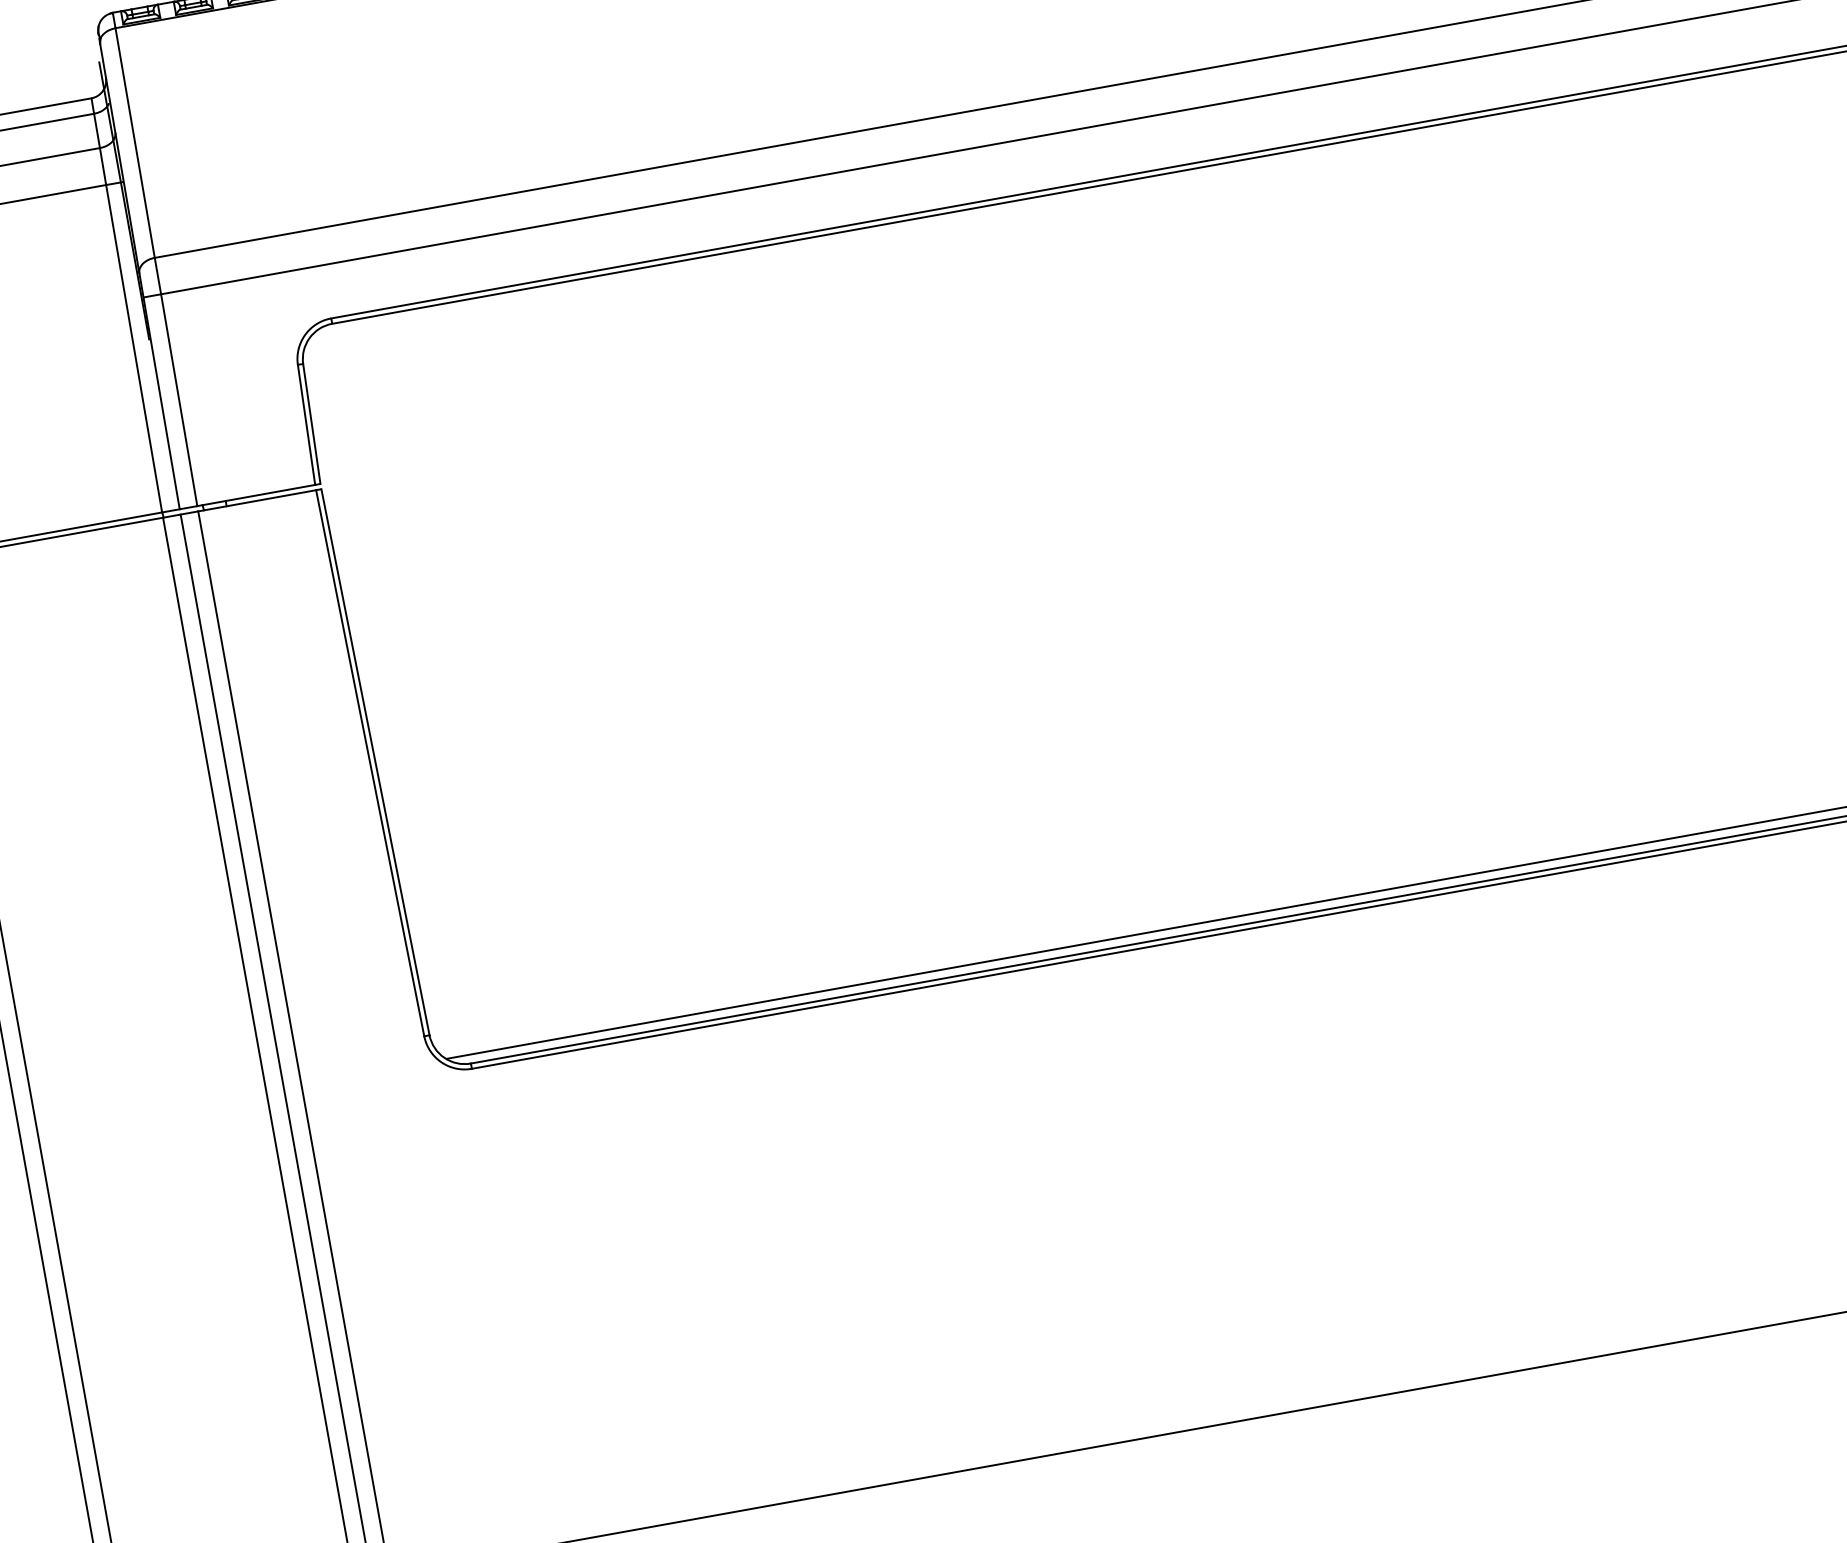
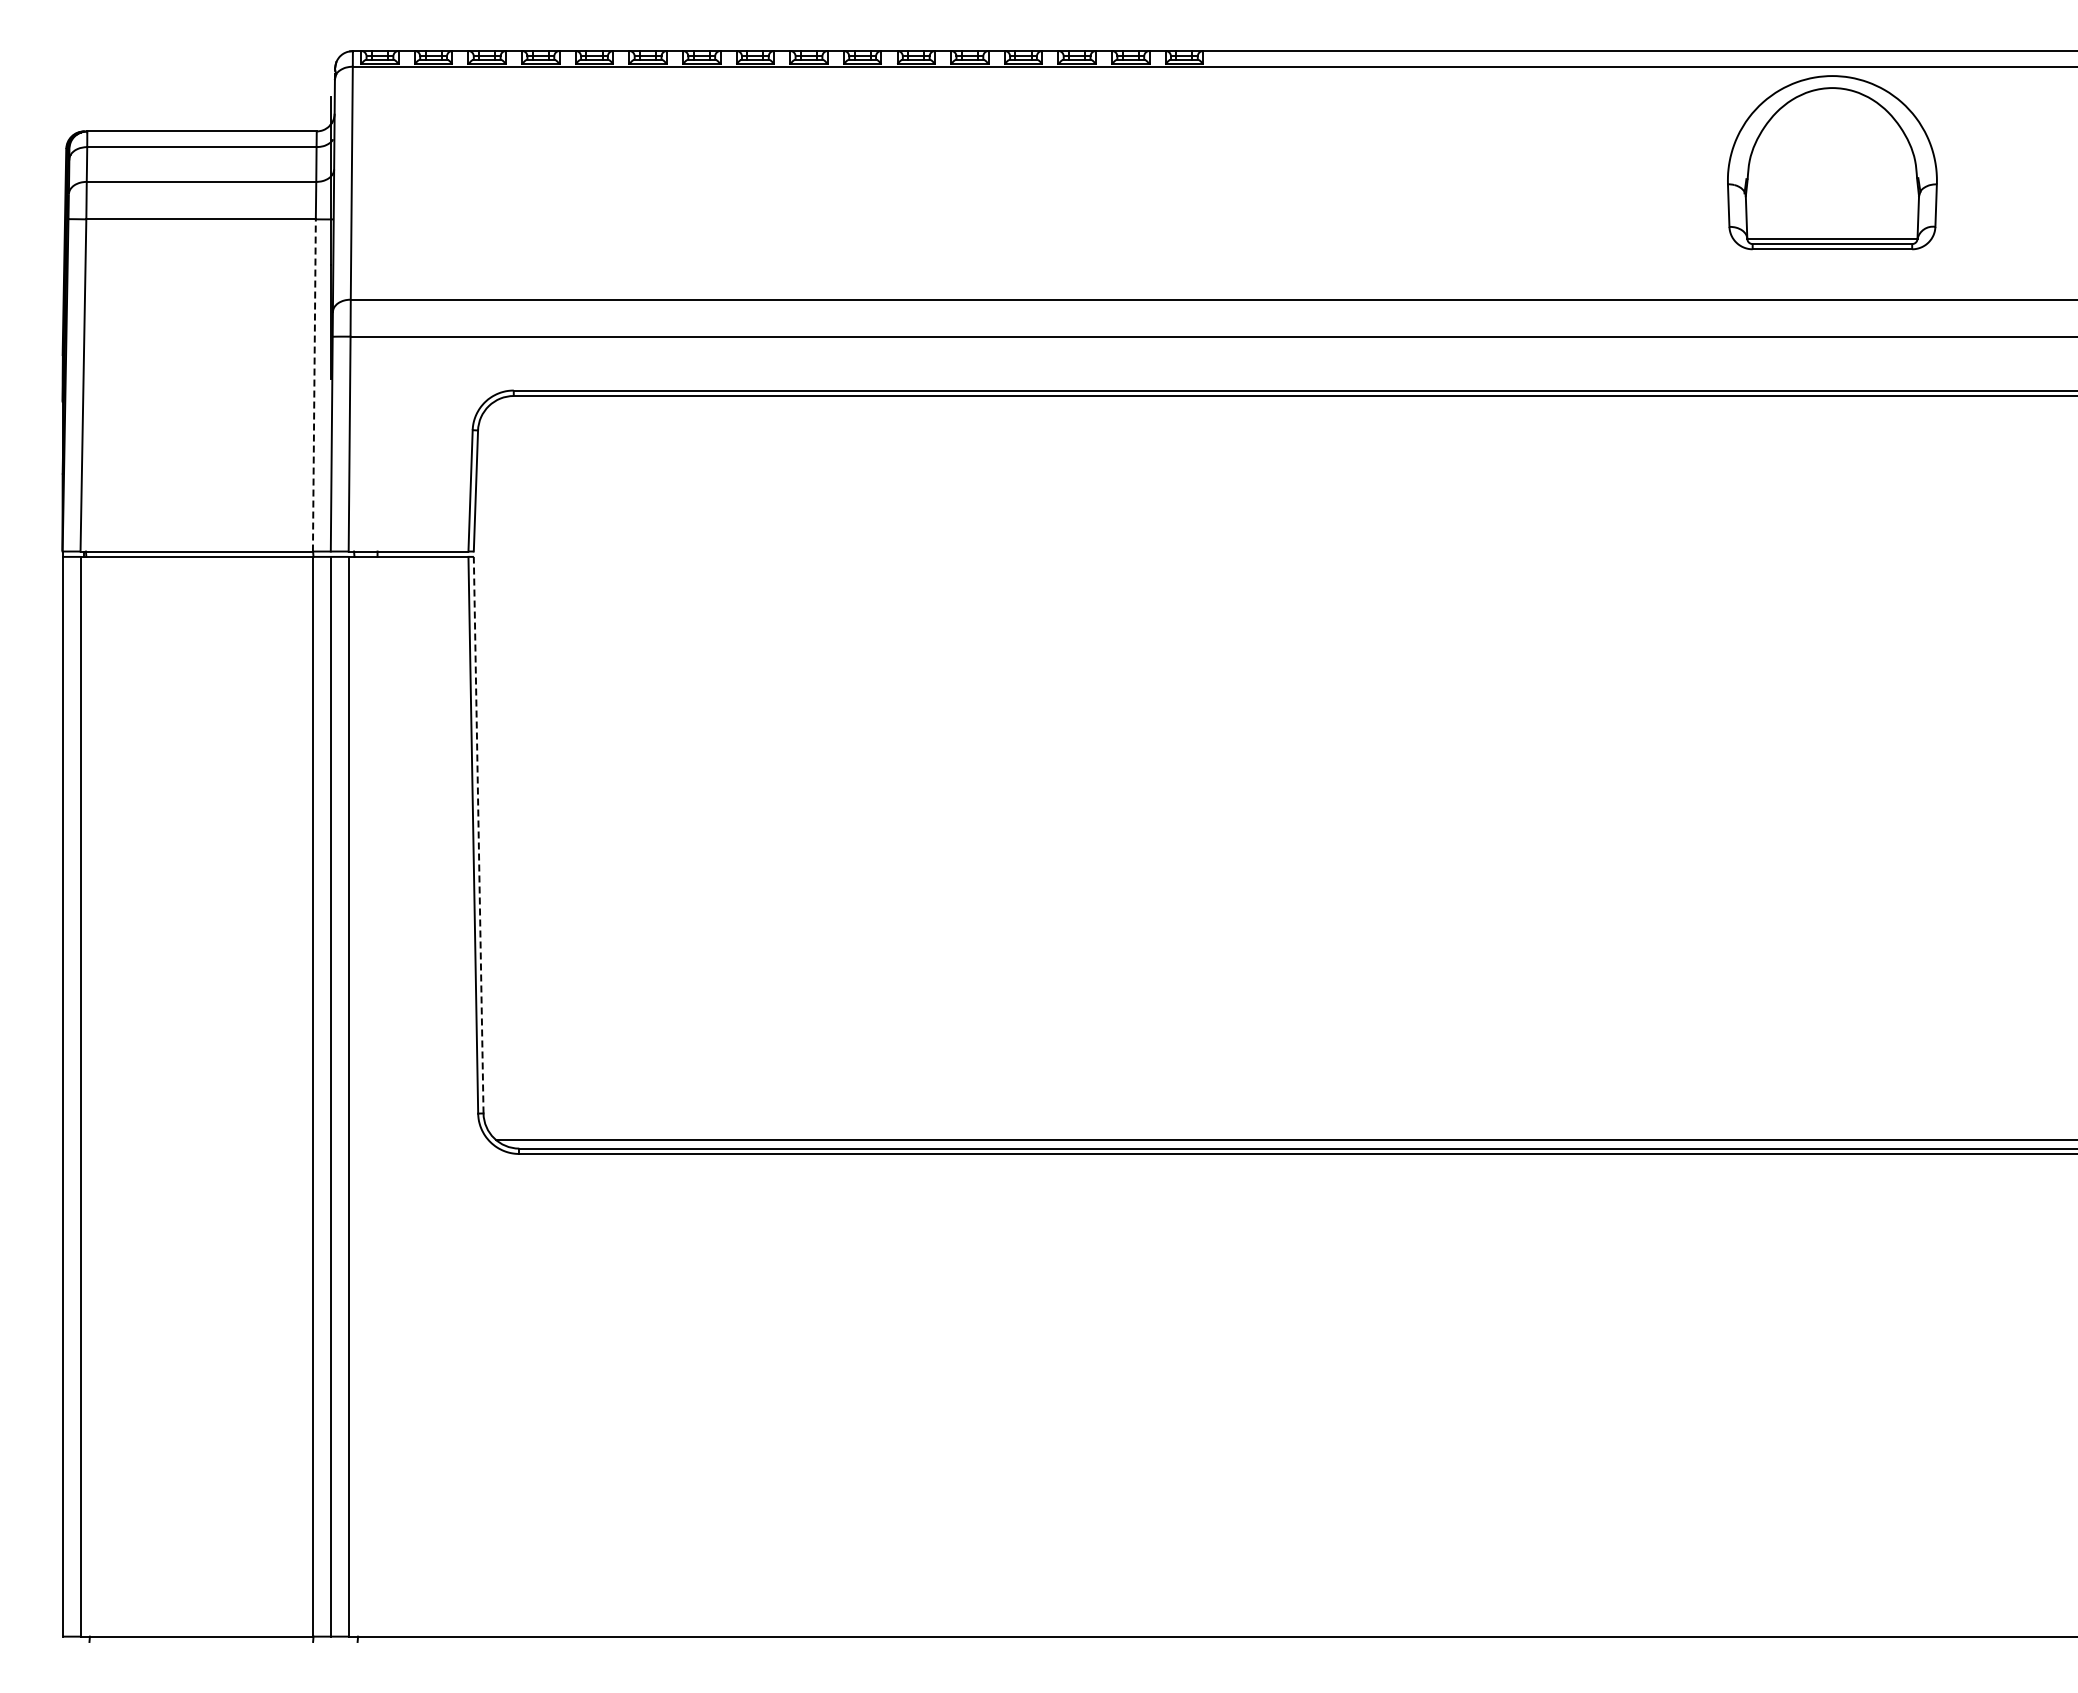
line: (134, 347) -> (314, 384), solid -> dashed
line: (375, 761) -> (478, 834), solid -> dashed

